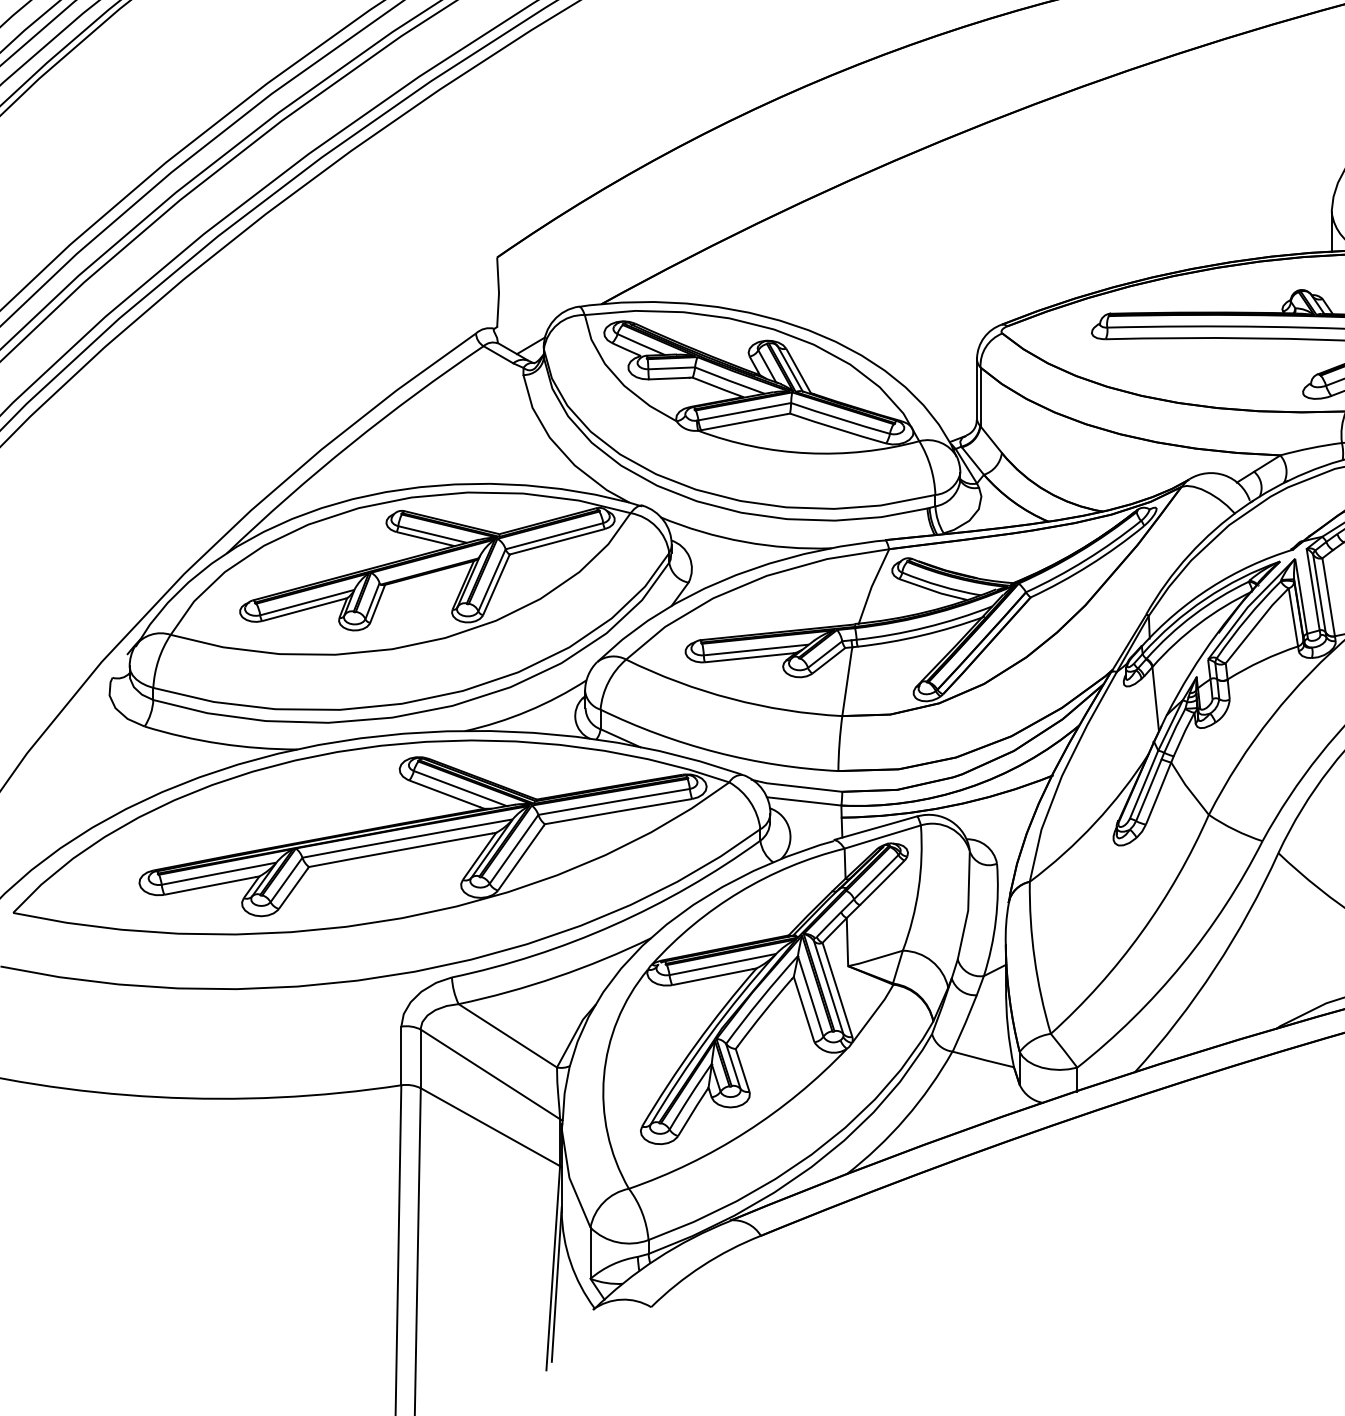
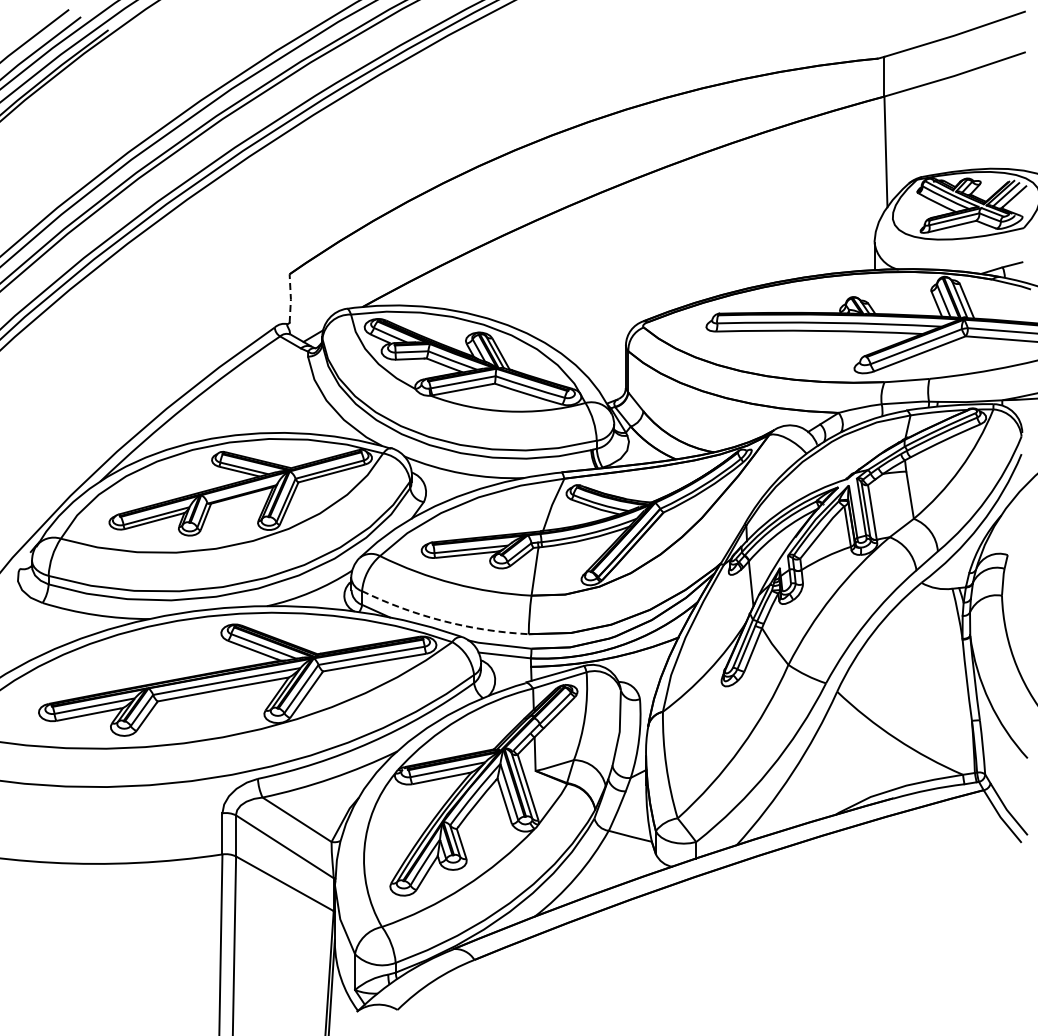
line: (498, 292) -> (290, 298), solid -> dashed
arc: (716, 752) -> (443, 621), solid -> dashed

